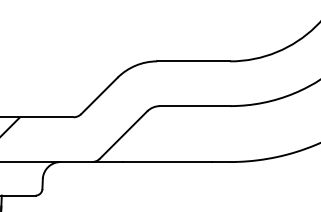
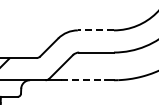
line: (192, 61) -> (95, 30), solid -> dashed
line: (168, 162) -> (83, 80), solid -> dashed

